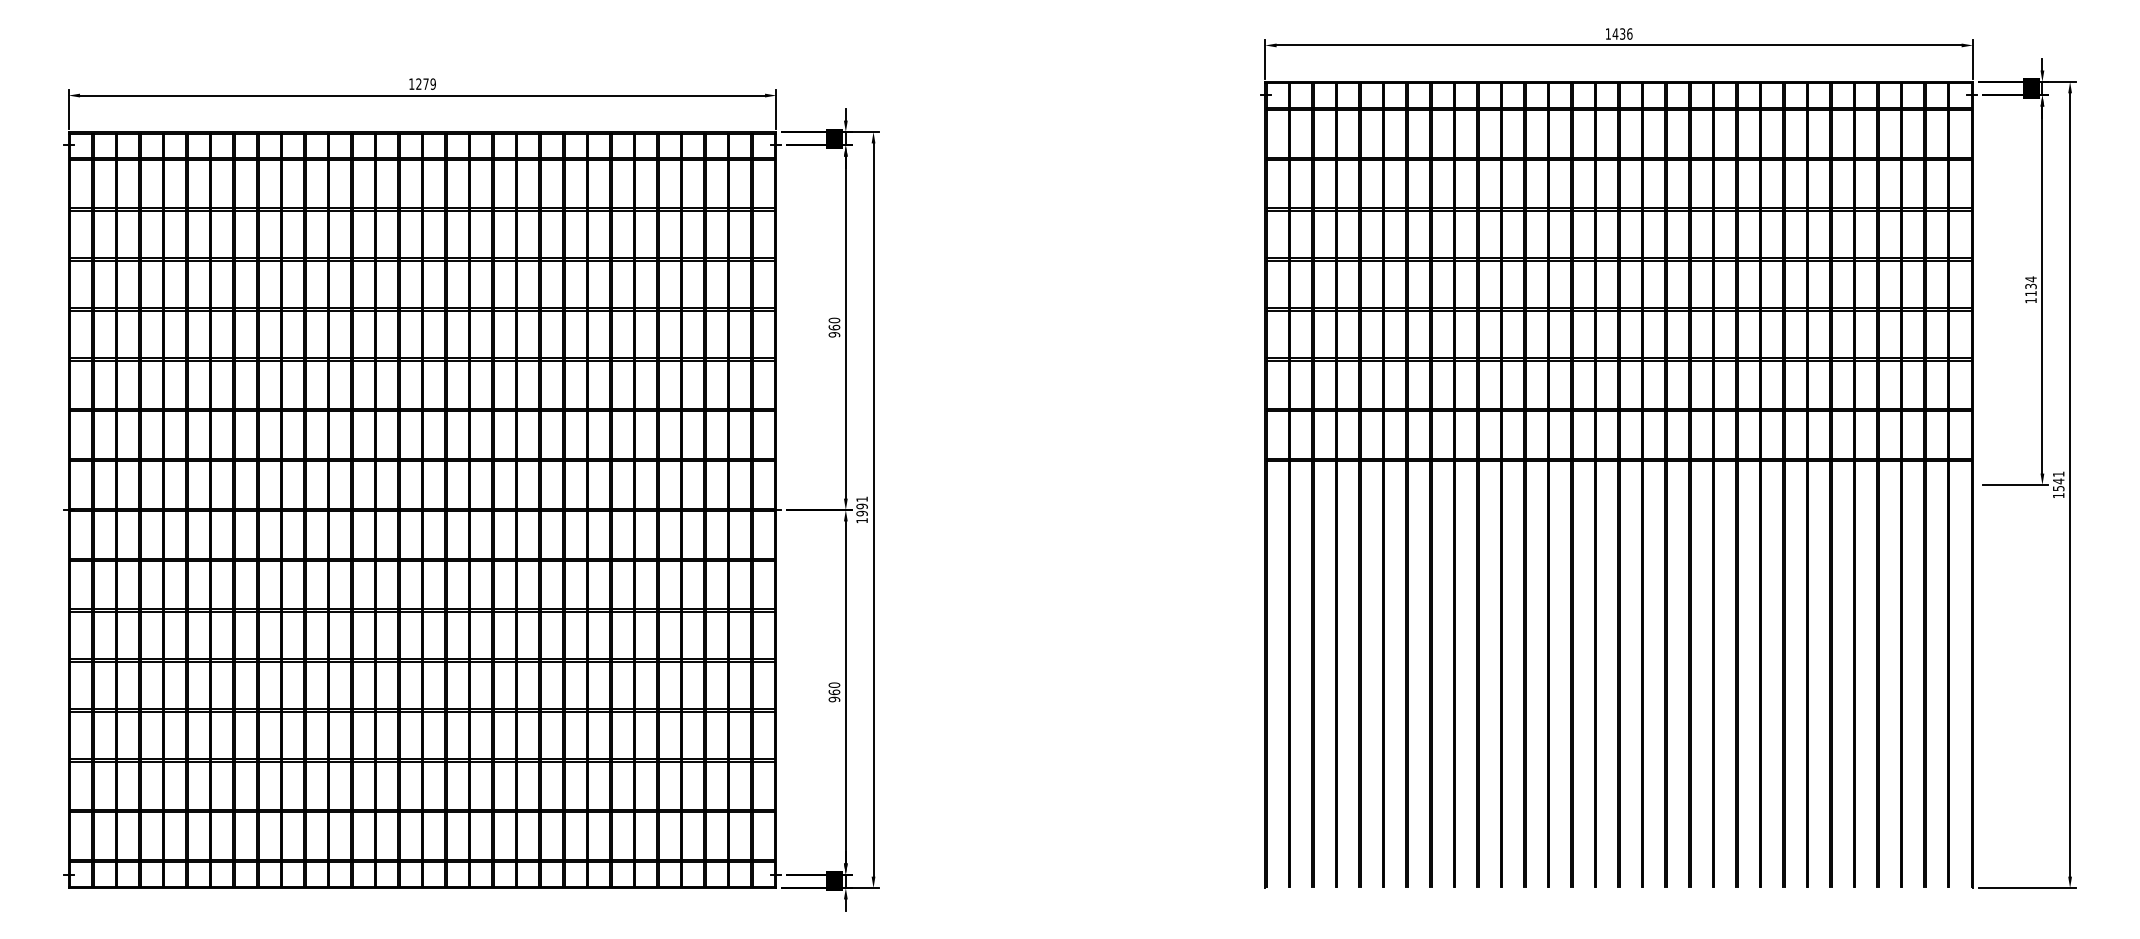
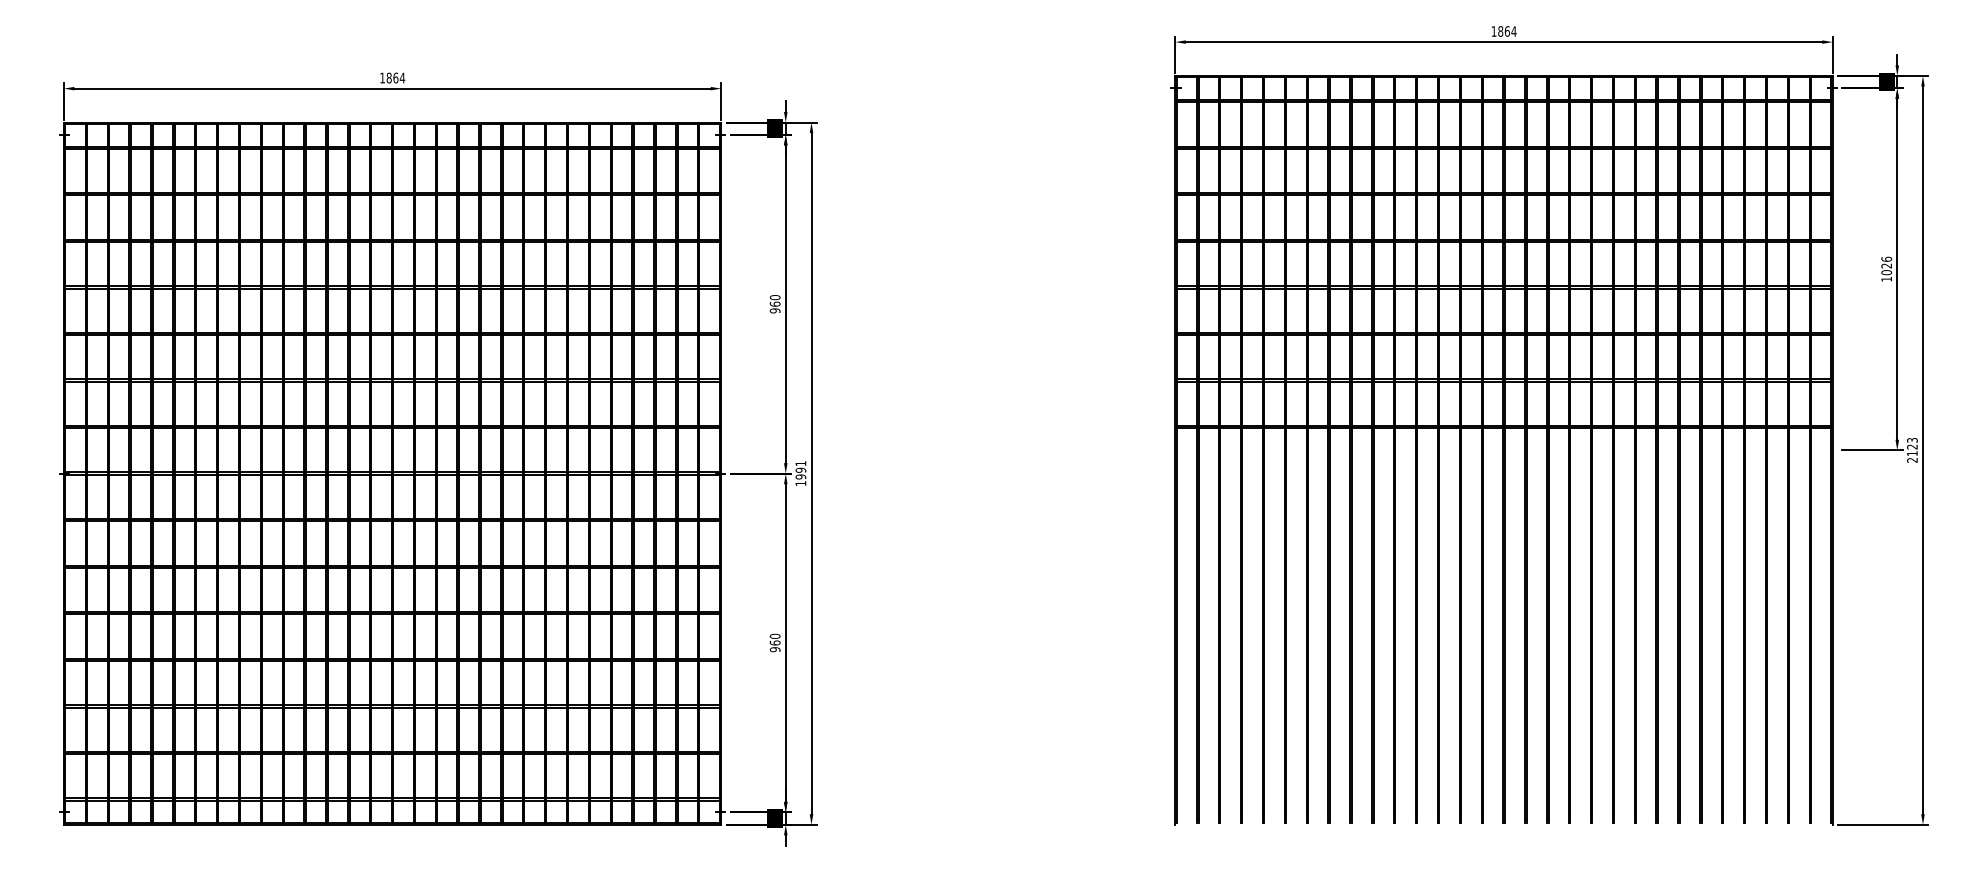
text: (1622, 33) -> (1507, 30), 1436 -> 1864
text: (426, 83) -> (396, 77), 1279 -> 1864
text: (2030, 286) -> (1886, 266), 1134 -> 1026
text: (2058, 484) -> (1912, 449), 1541 -> 2123

